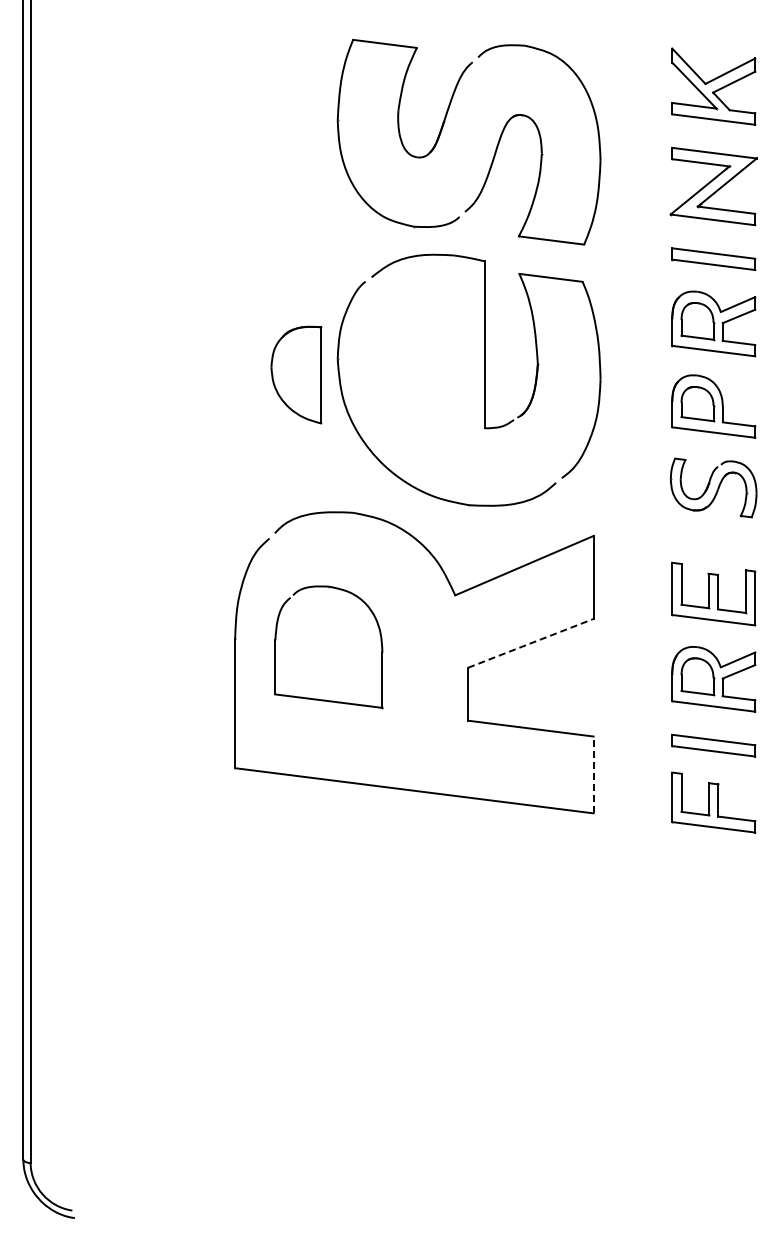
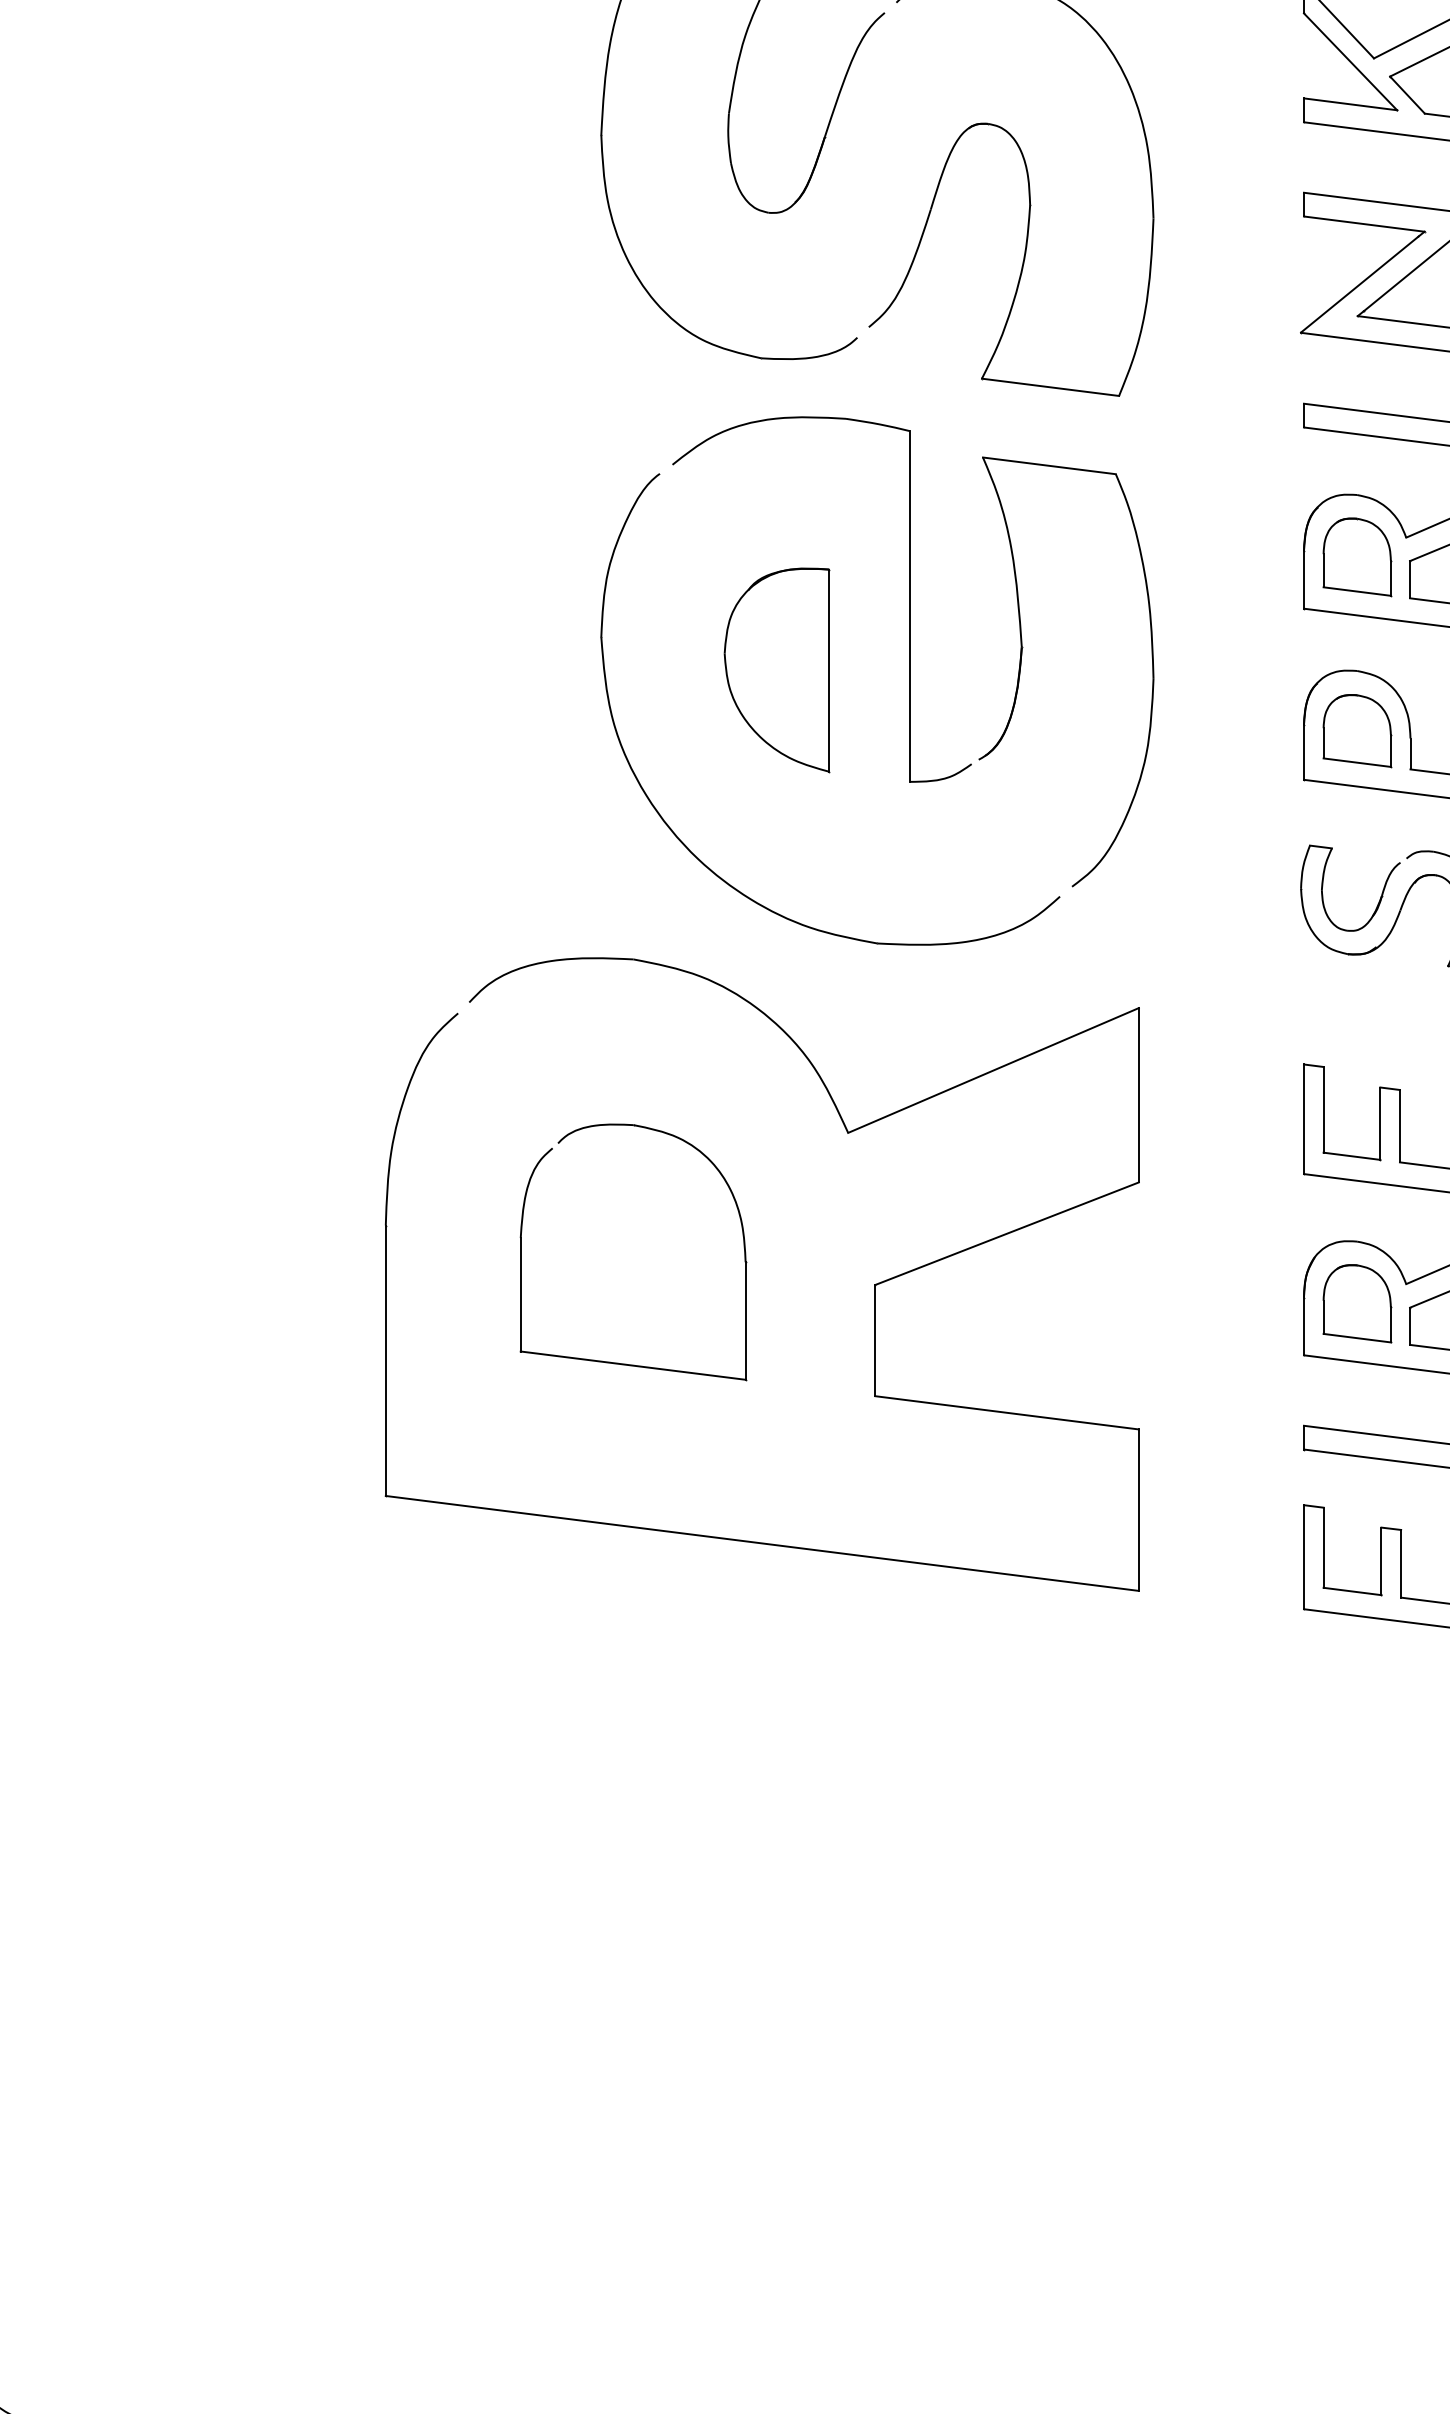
part: (296, 374) -> (777, 668), moved
line: (531, 643) -> (1008, 1233), dashed -> solid
part: (325, 699) -> (626, 1362), moved
line: (593, 774) -> (1138, 1509), dashed -> solid

